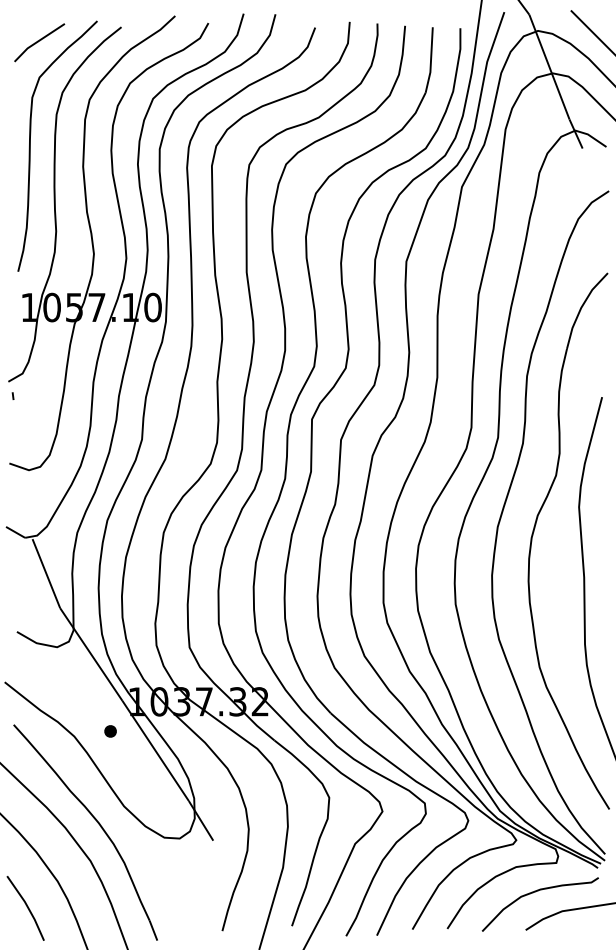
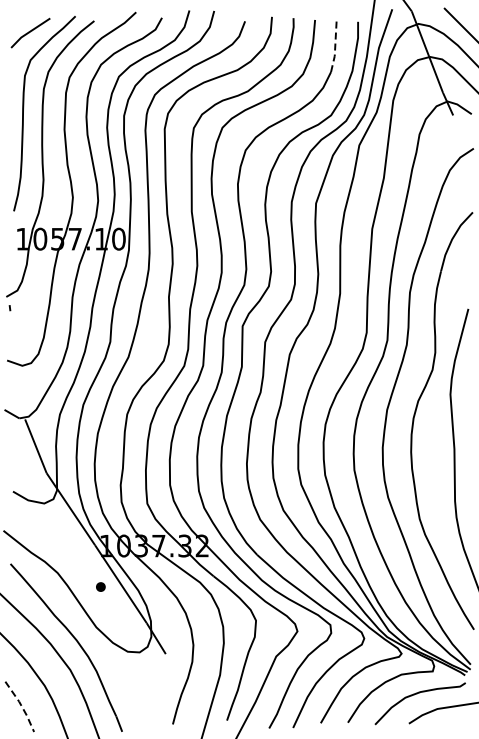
line: (431, 61) -> (335, 47), solid -> dashed
part: (110, 730) -> (100, 586), moved
line: (27, 906) -> (21, 705), solid -> dashed

